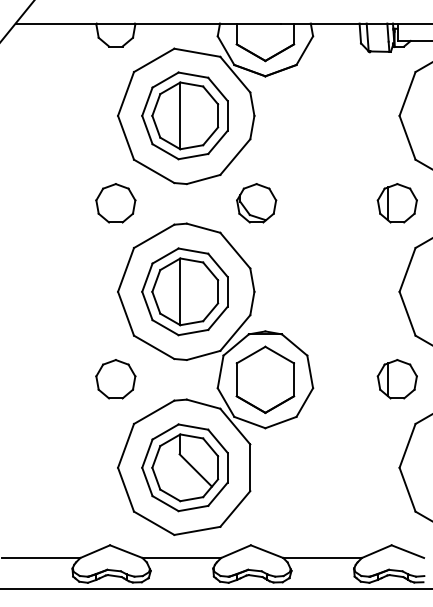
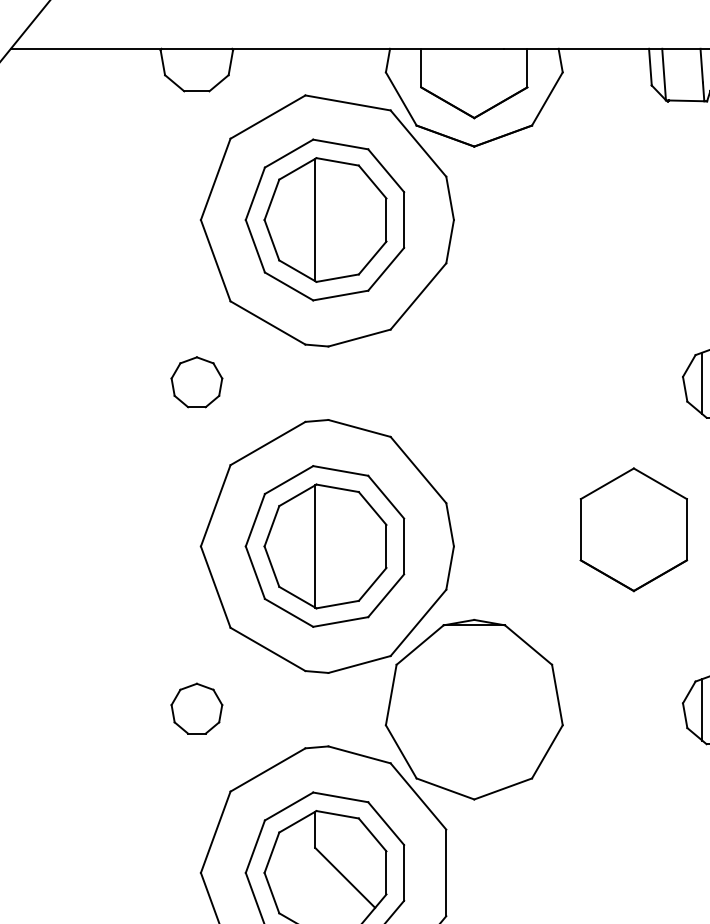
part: (115, 203) -> (196, 382), size x0.7
part: (256, 203) -> (457, 382), removed
part: (115, 379) -> (196, 709), size x0.7
part: (265, 379) -> (634, 529), moved

